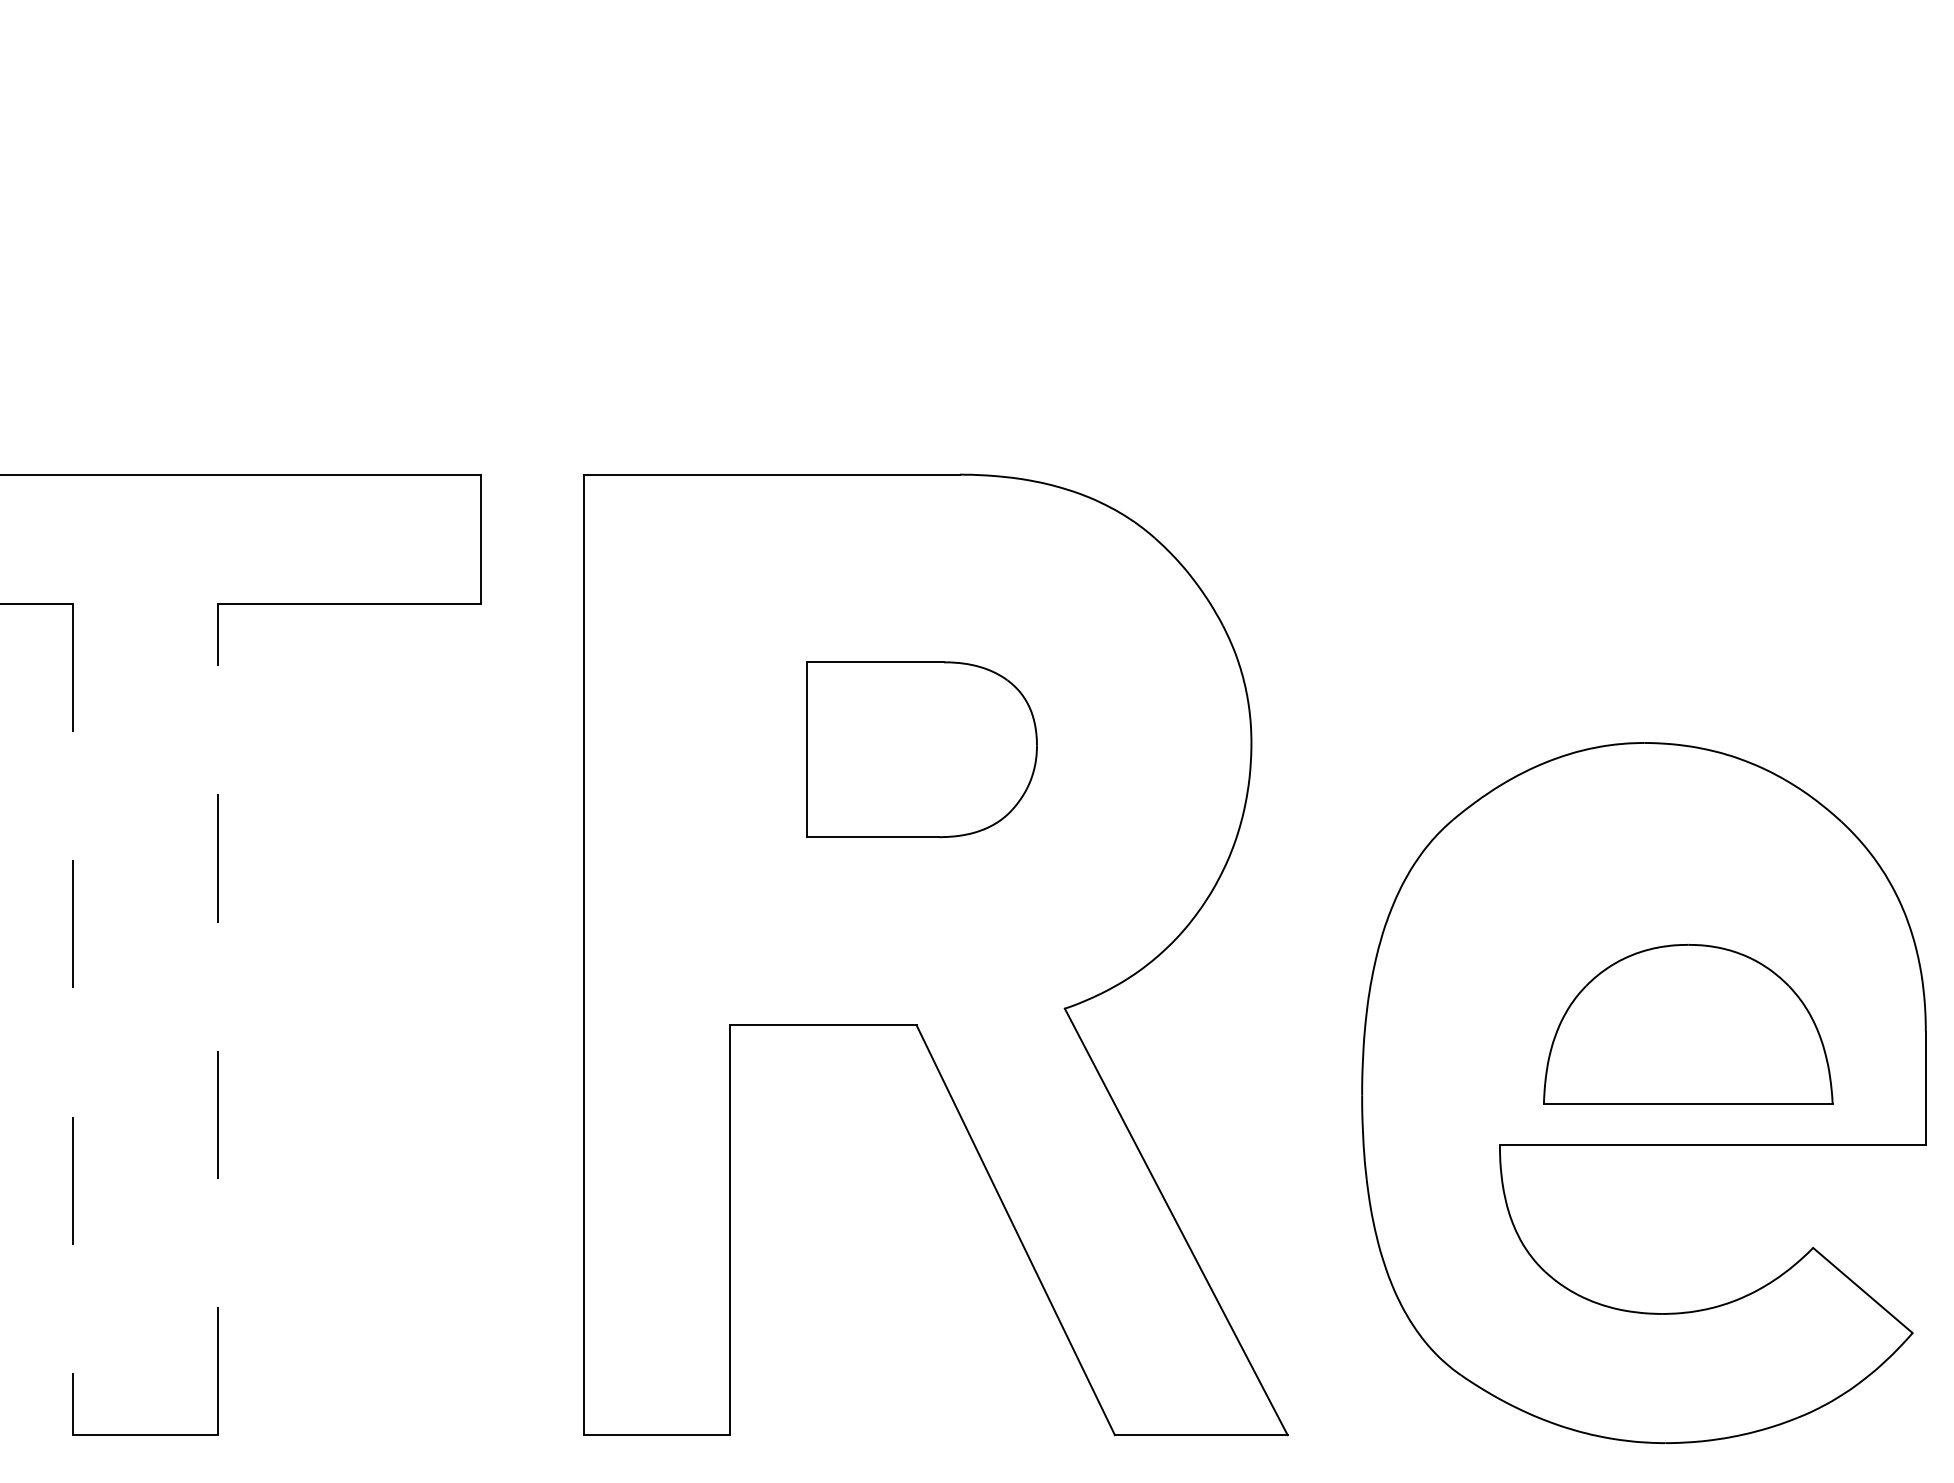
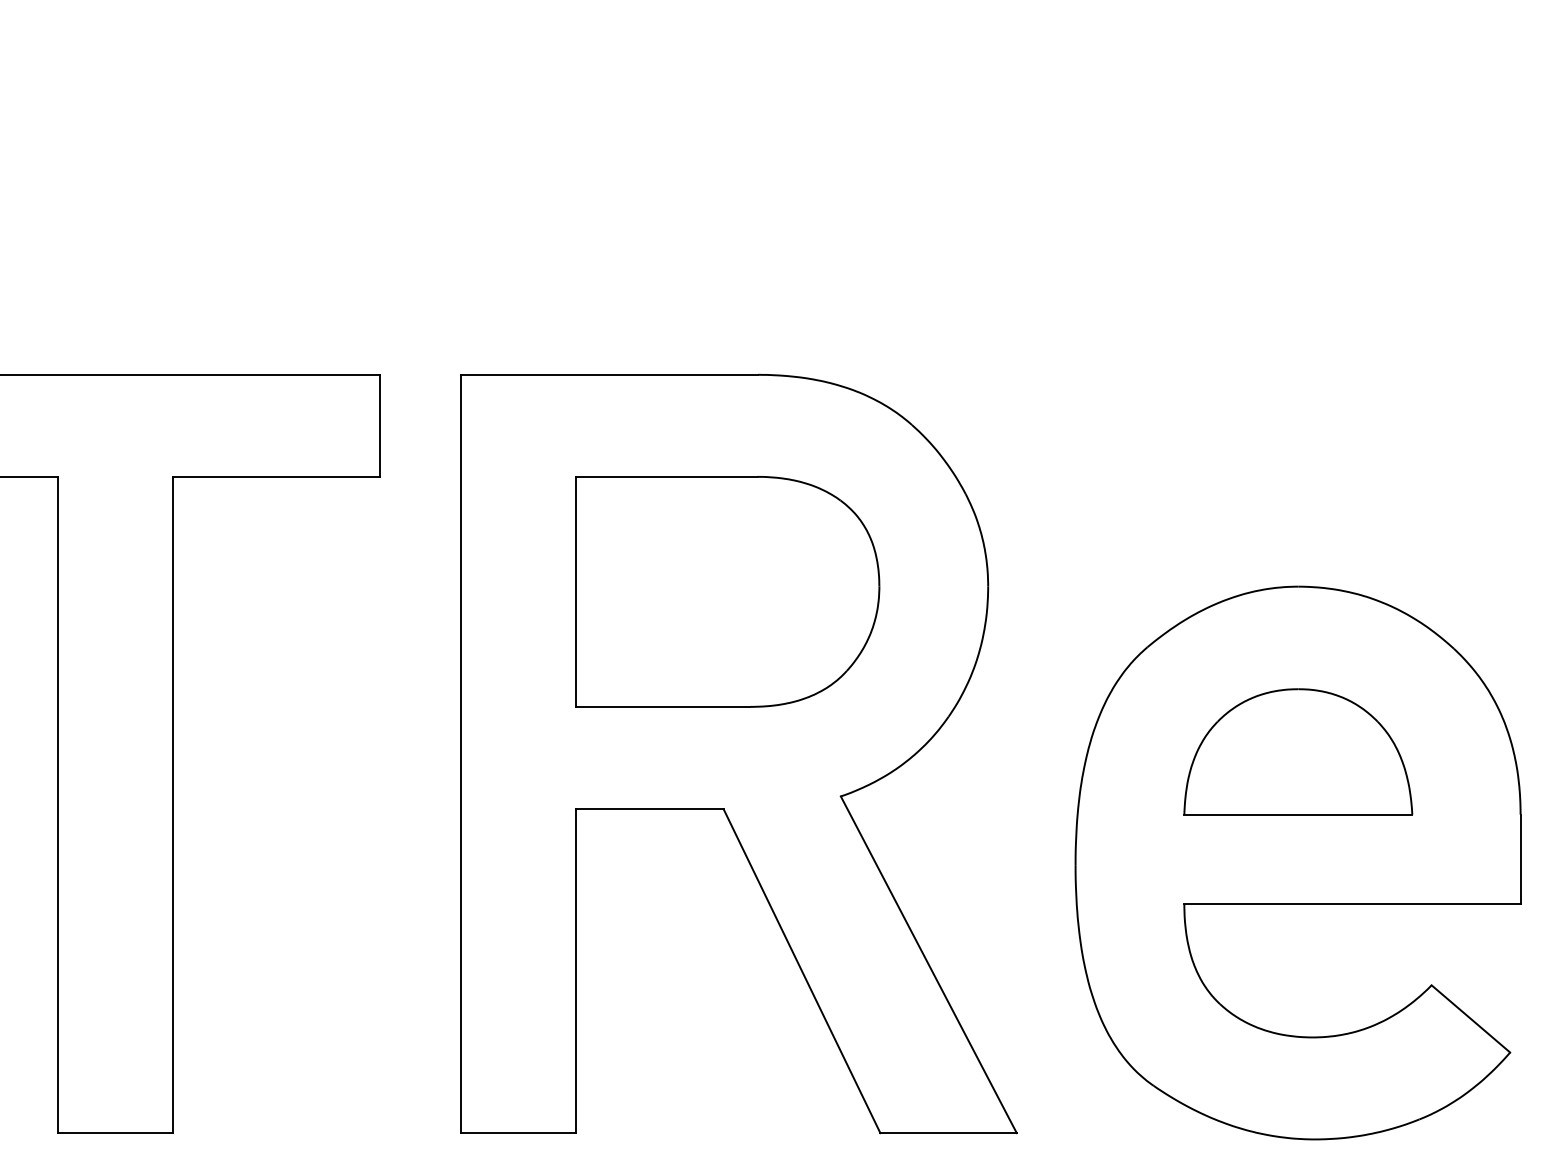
part: (921, 749) -> (727, 591), size x1.67
line: (72, 1019) -> (57, 804), dashed -> solid
line: (218, 1019) -> (172, 804), dashed -> solid
part: (1688, 1023) -> (1298, 751), moved

